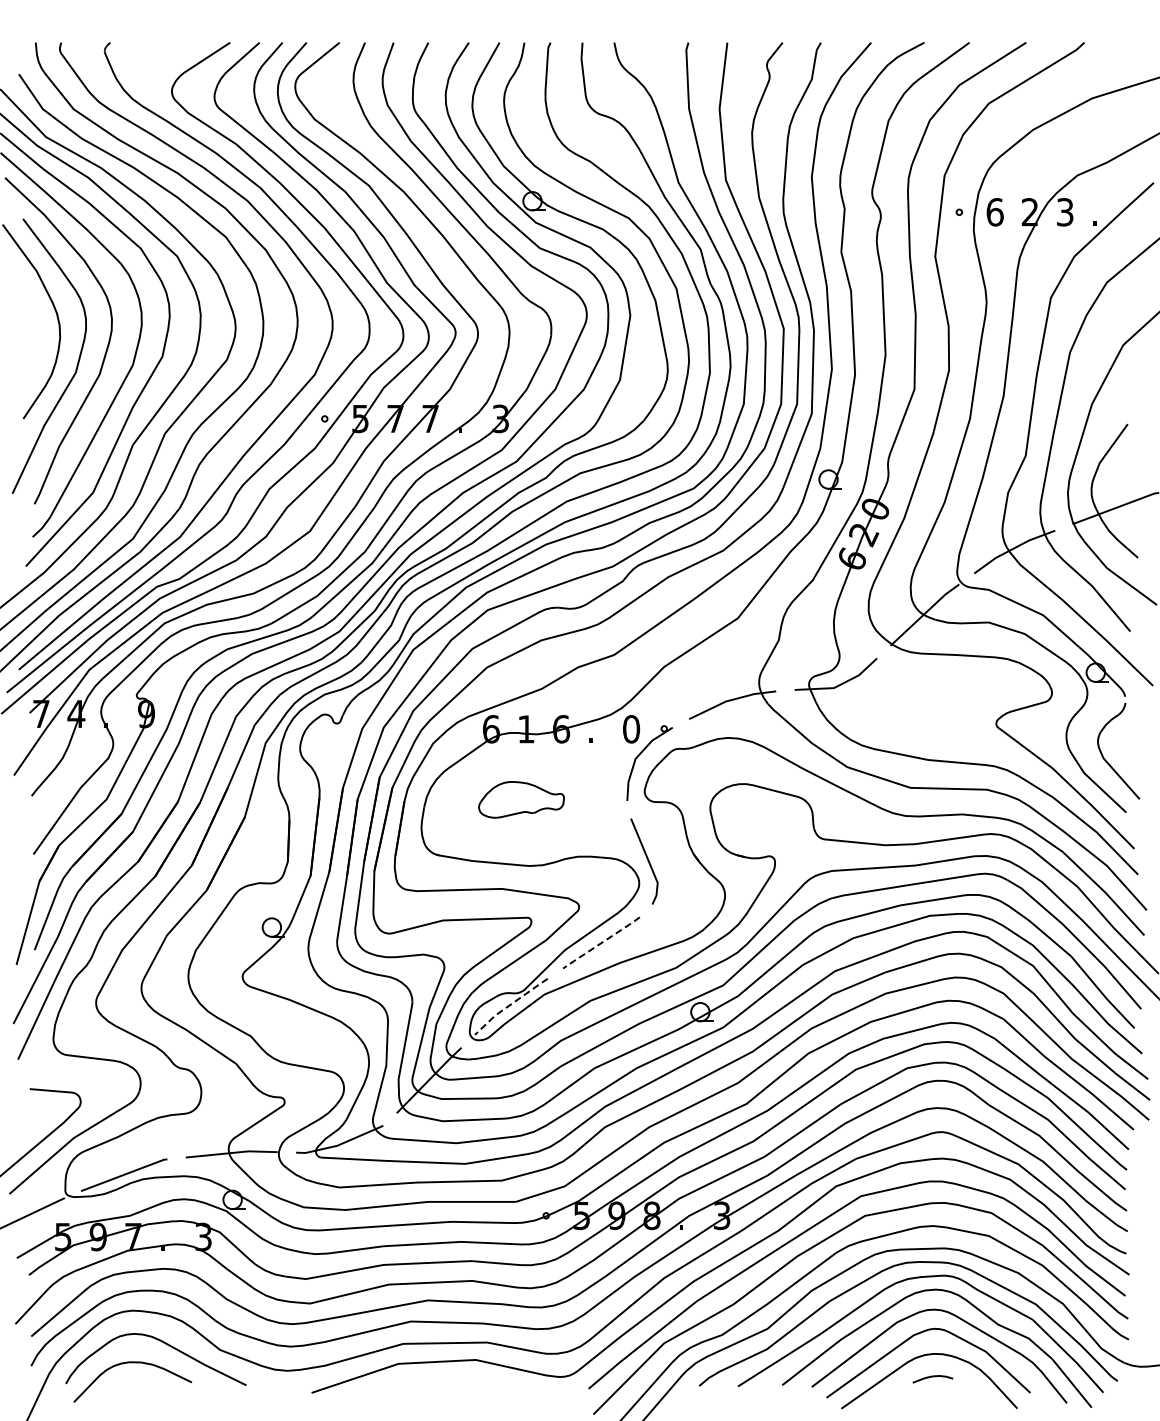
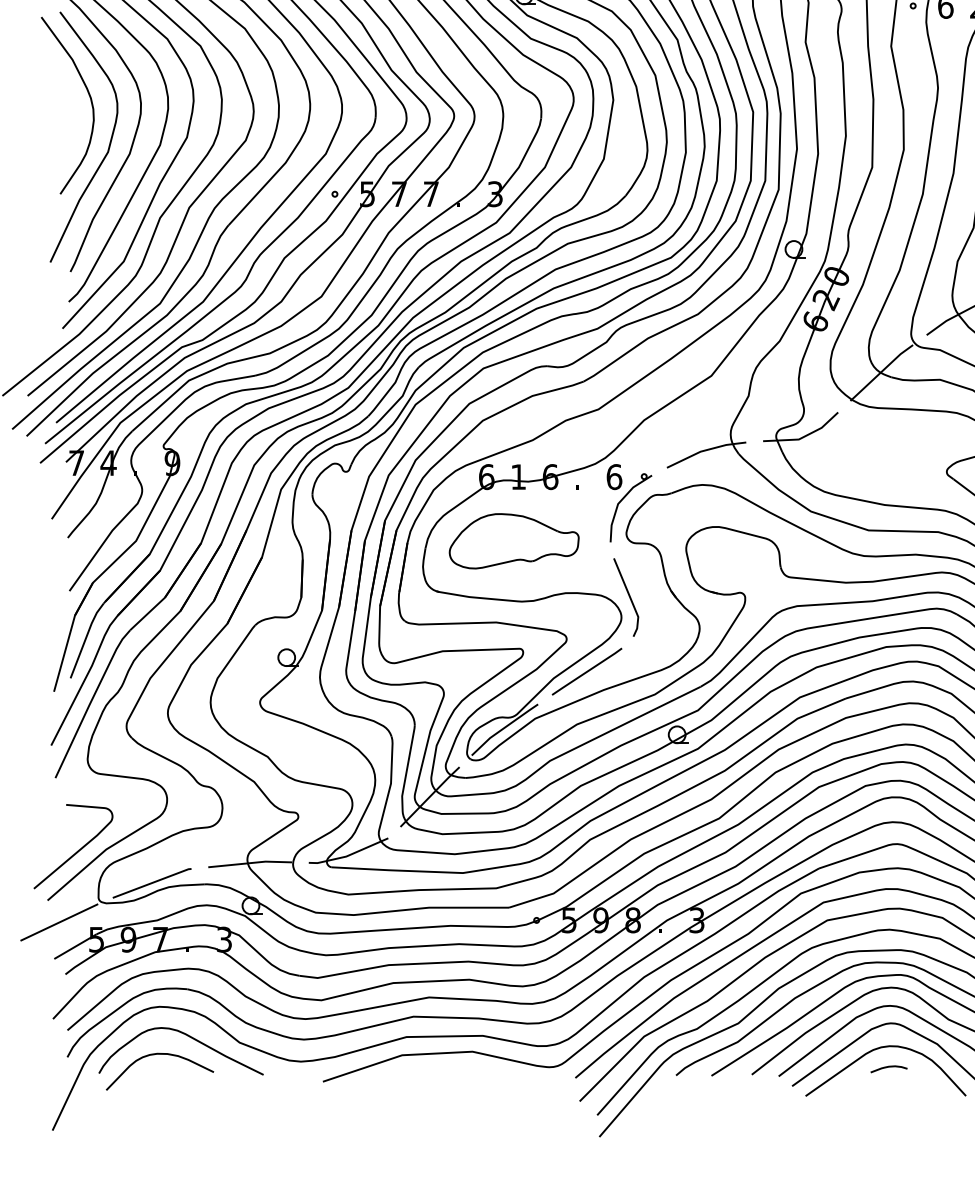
text: (631, 729) -> (614, 477), 0 -> 6
part: (521, 799) -> (514, 541), size x1.67
line: (601, 943) -> (587, 672), dashed -> solid
line: (510, 1004) -> (504, 727), dashed -> solid

